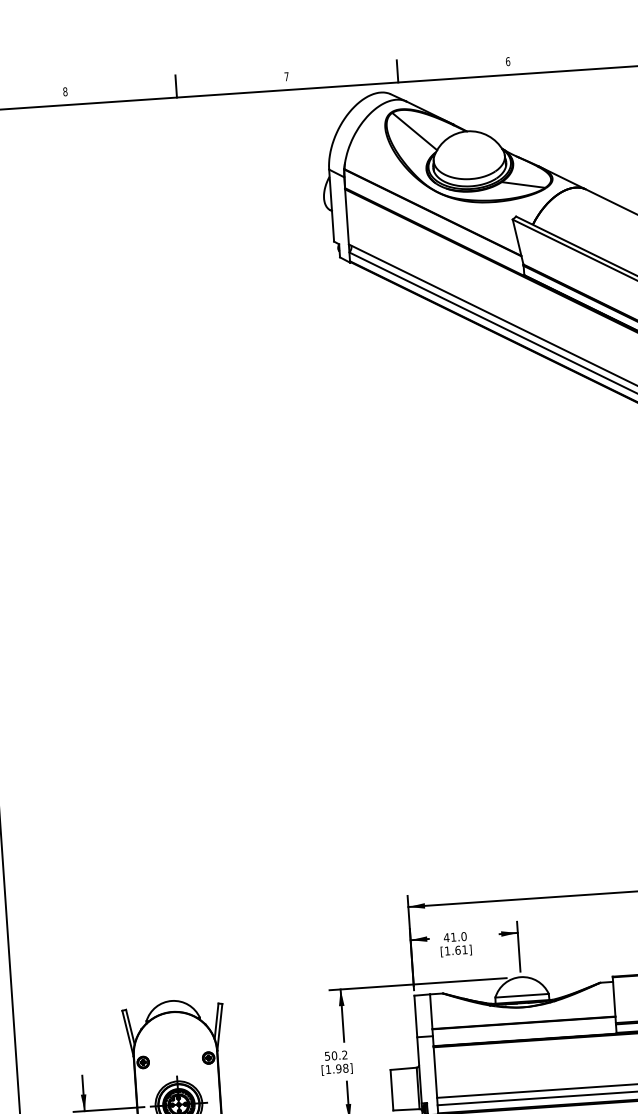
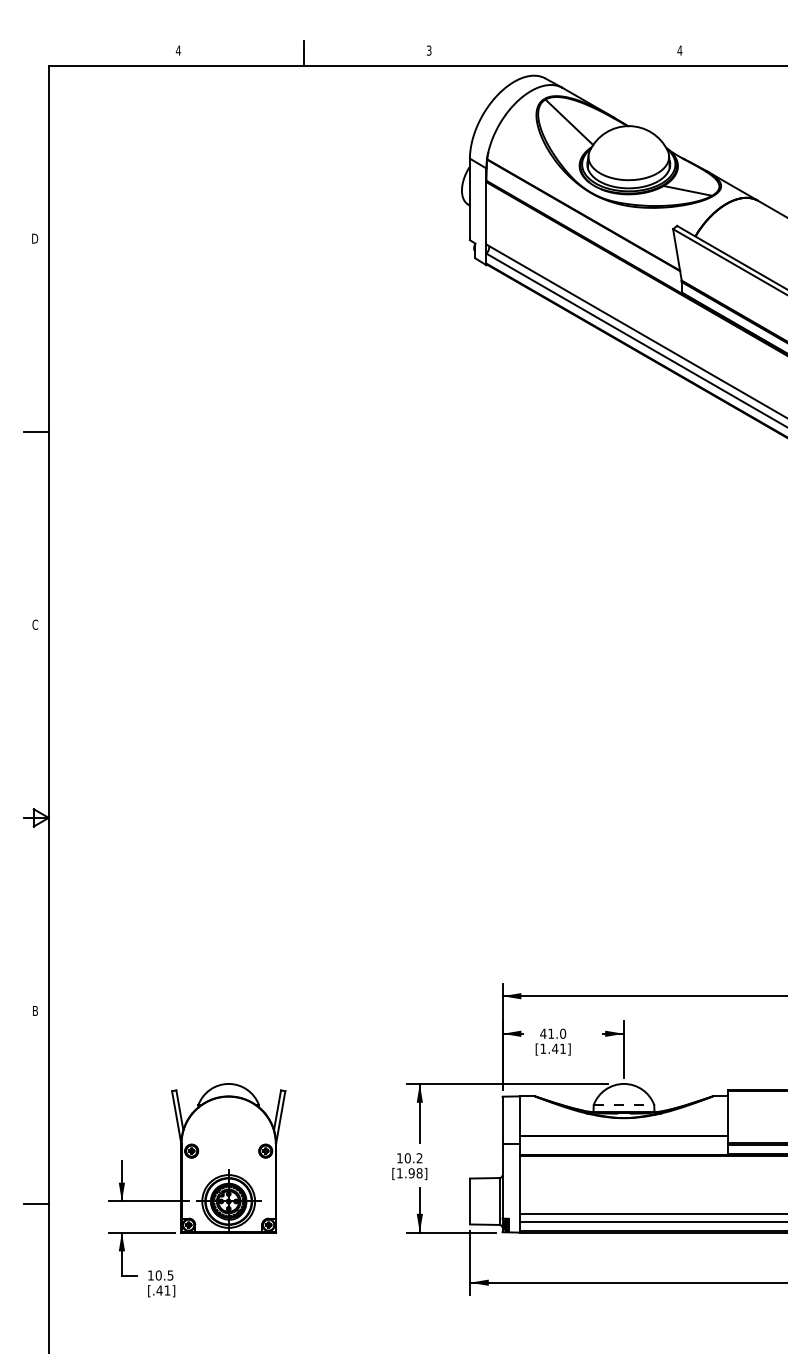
text: (507, 61) -> (679, 50), 6 -> 4
line: (397, 70) -> (554, 52), removed
text: (286, 76) -> (428, 50), 7 -> 3
text: (64, 91) -> (177, 50), 8 -> 4
text: (457, 950) -> (554, 1048), [1.61] -> [1.41]
line: (522, 996) -> (624, 1105), solid -> dashed
text: (327, 1056) -> (399, 1158), 50.2 -> 10.2

